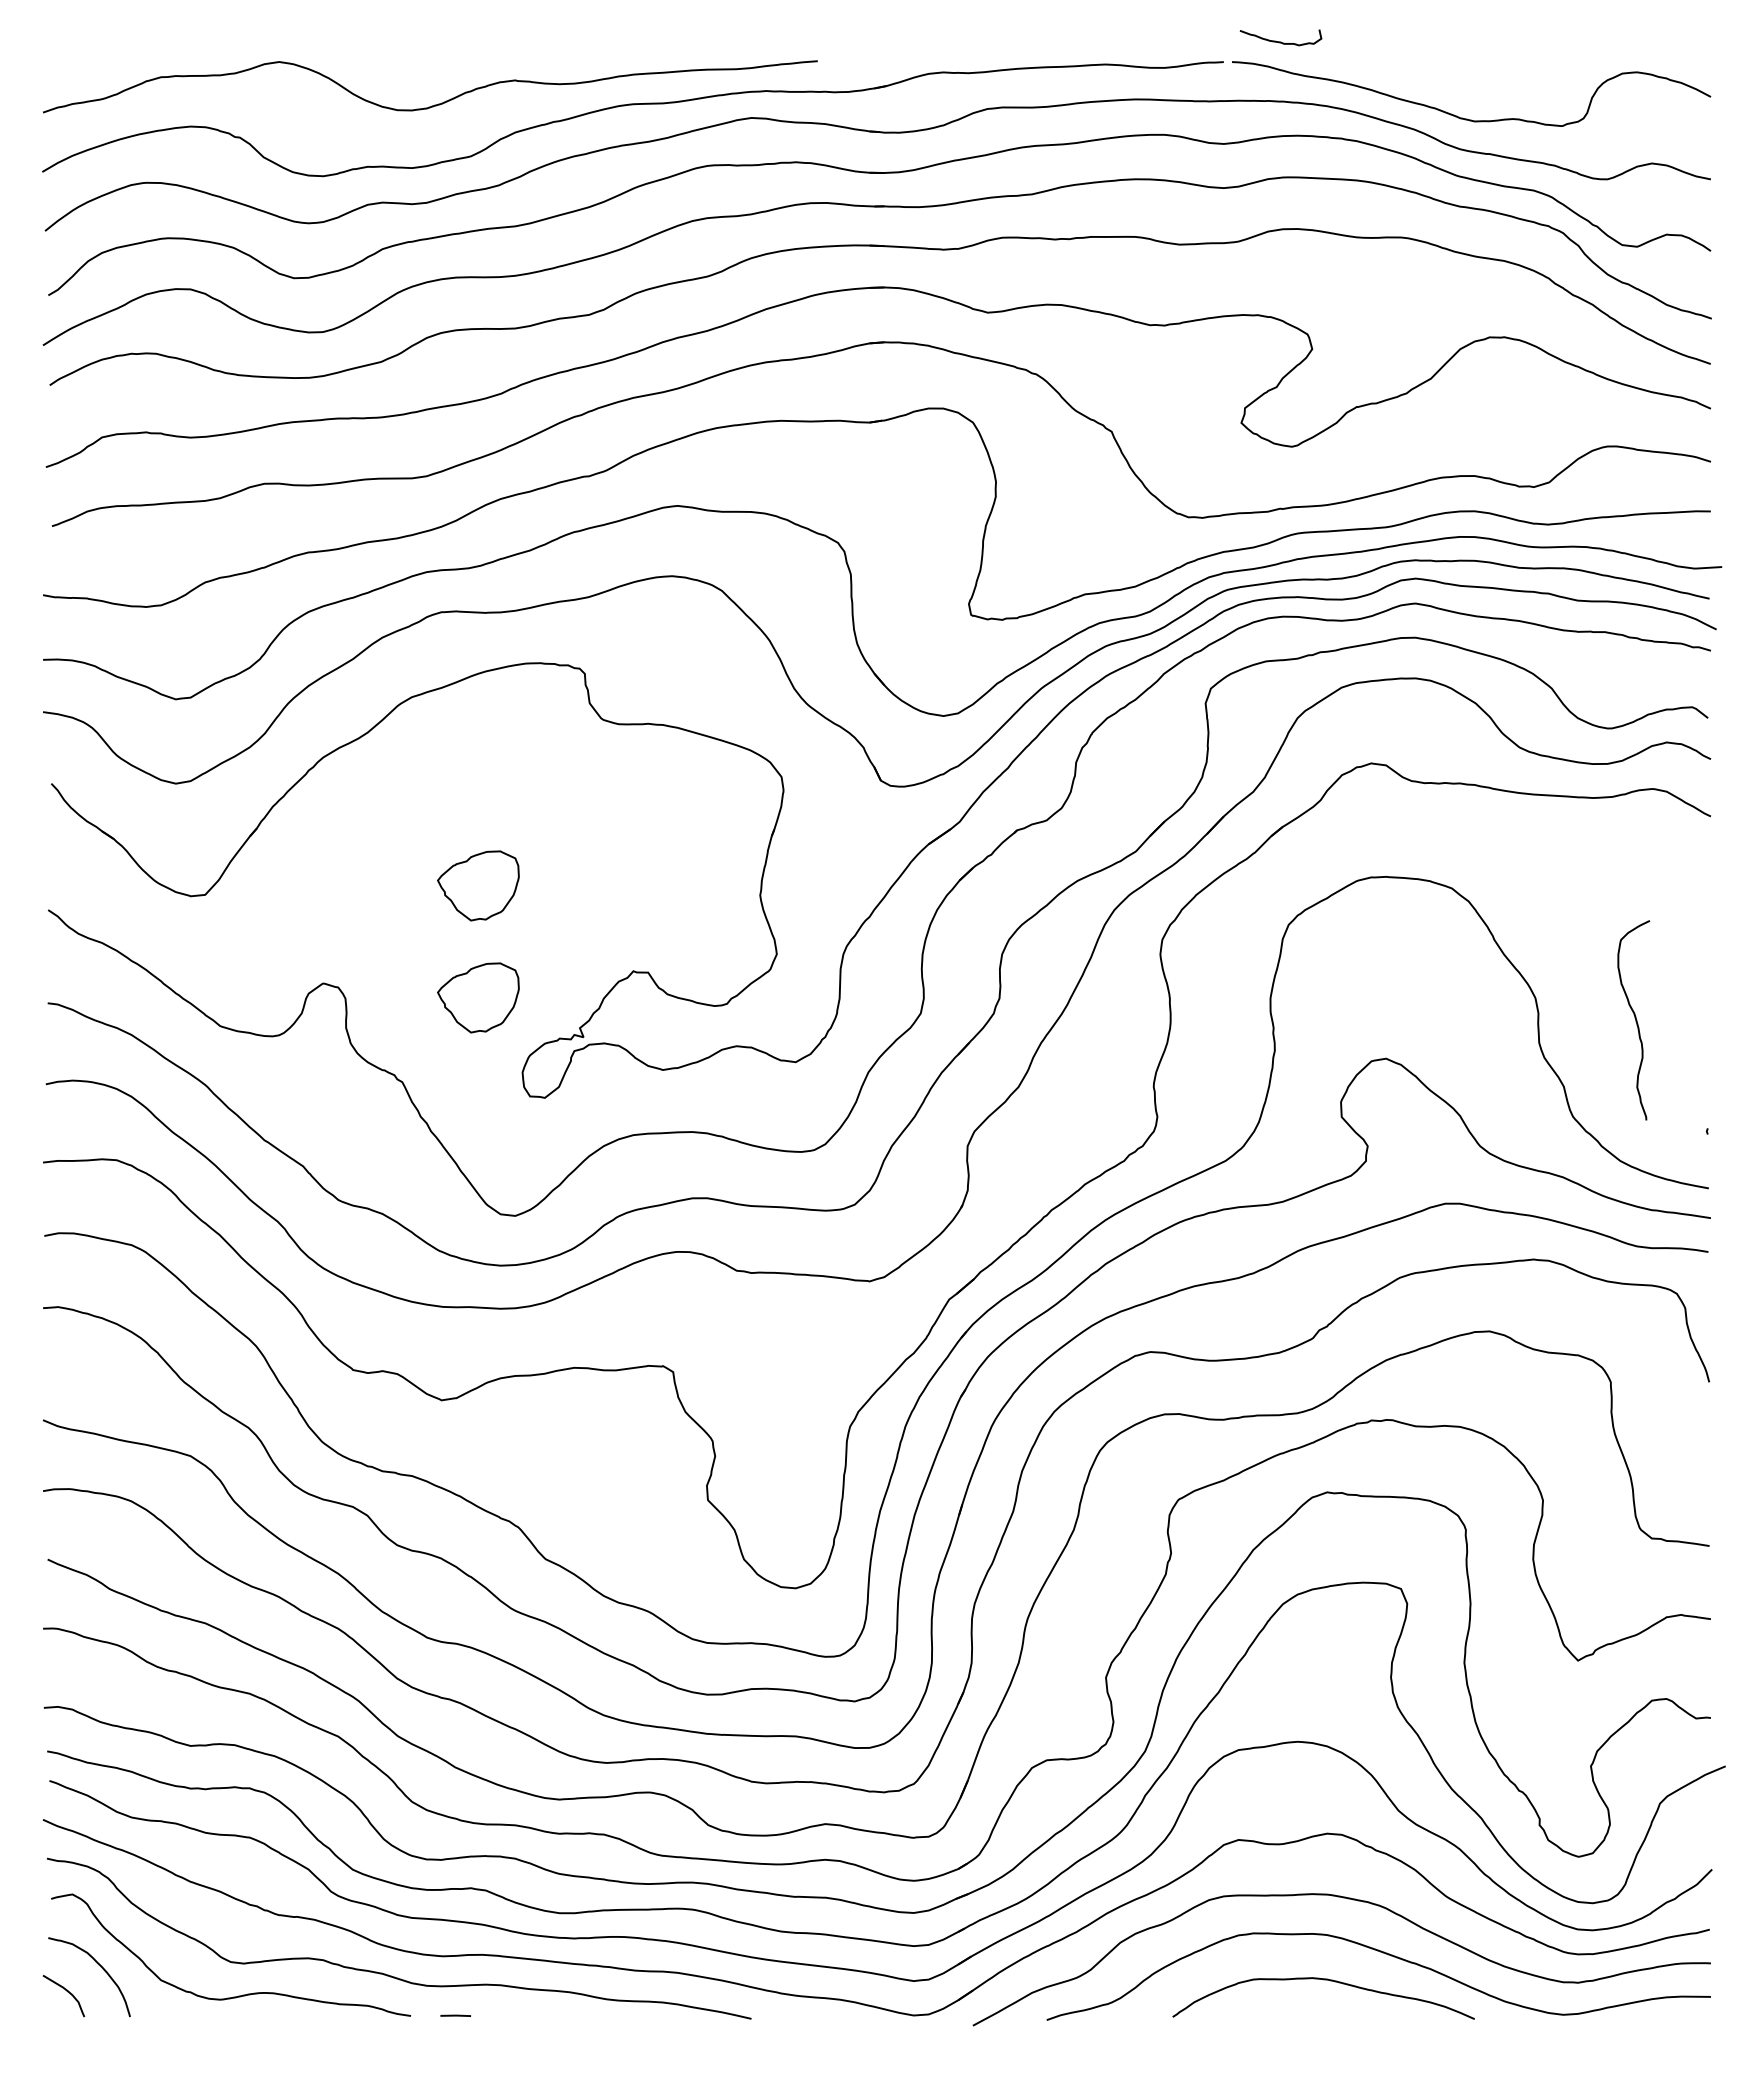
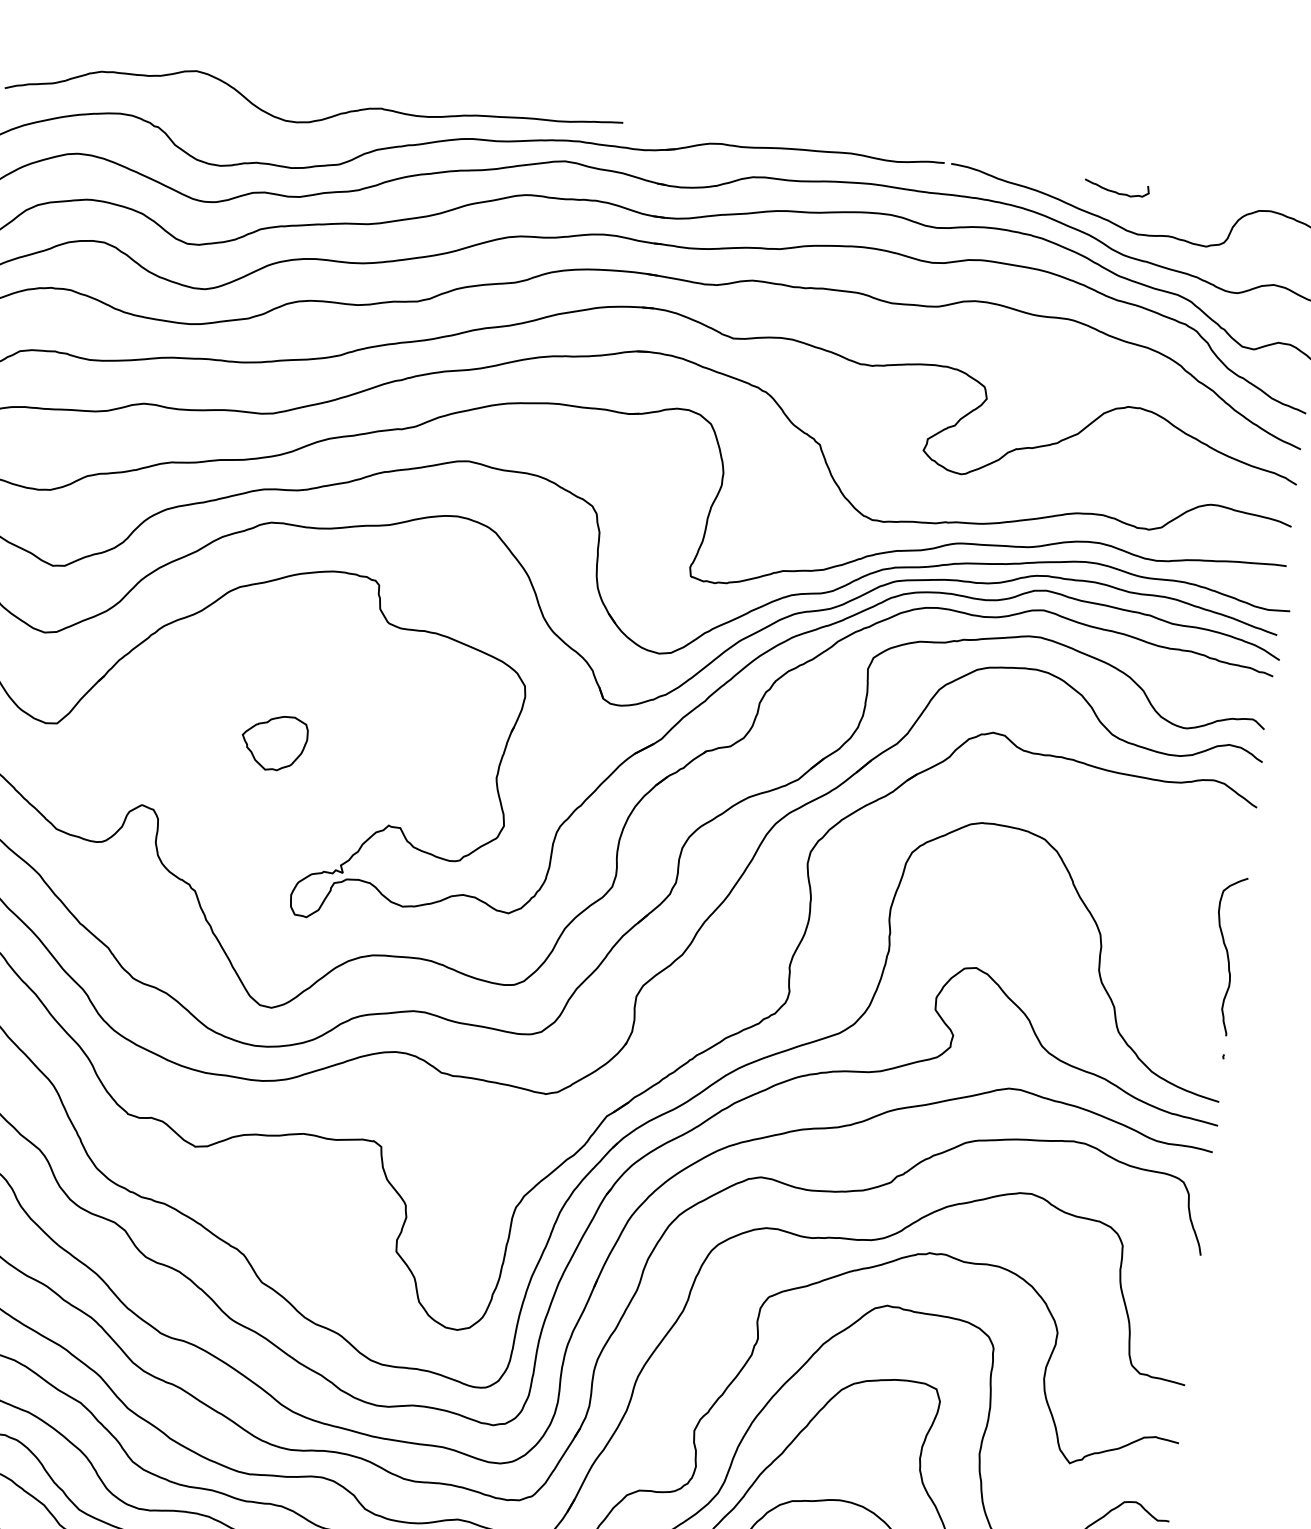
curve: (1280, 41) -> (1116, 191), moved
part: (478, 997) -> (263, 831), removed
curve: (1635, 1020) -> (1227, 956), moved

